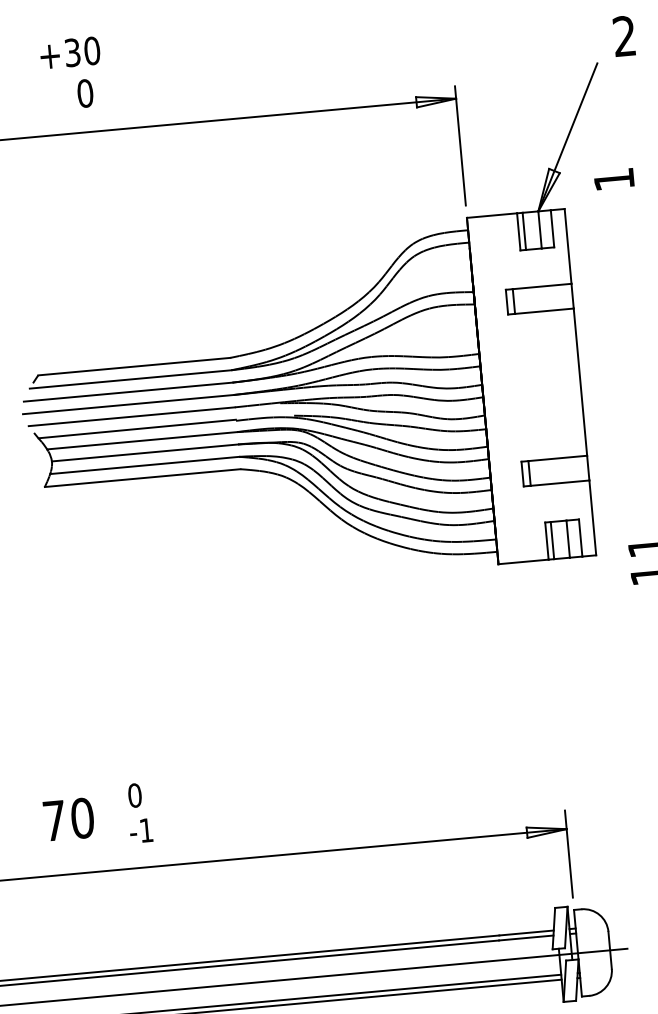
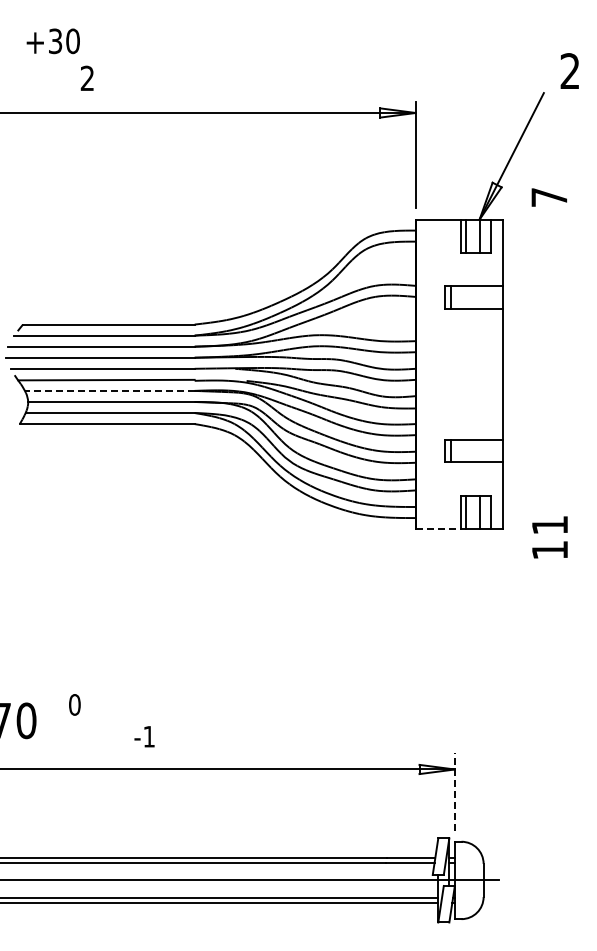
text: (69, 53) -> (52, 41), moved
text: (85, 93) -> (87, 78), 0 -> 2
text: (614, 179) -> (549, 197), 1 -> 7
line: (141, 440) -> (109, 390), solid -> dashed
line: (523, 562) -> (438, 529), solid -> dashed
text: (141, 830) -> (144, 736), moved
line: (568, 853) -> (454, 791), solid -> dashed

